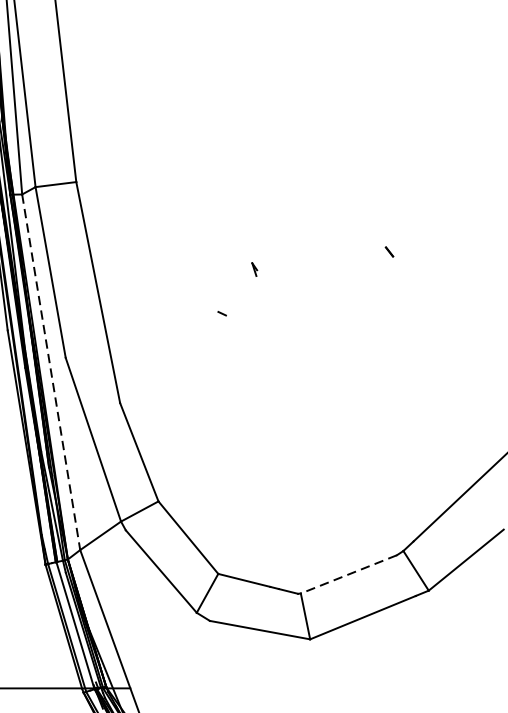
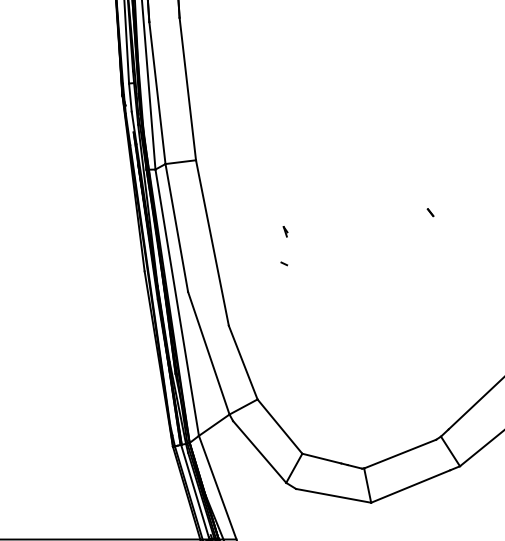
part: (254, 269) -> (285, 231), moved
line: (222, 313) -> (284, 263), moved
line: (51, 371) -> (177, 302), dashed -> solid
line: (349, 574) -> (400, 454), dashed -> solid

